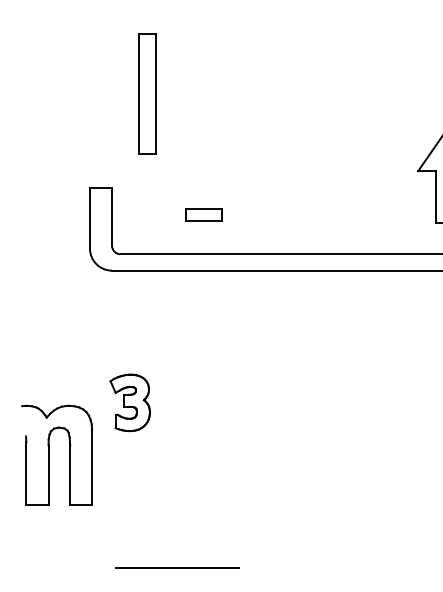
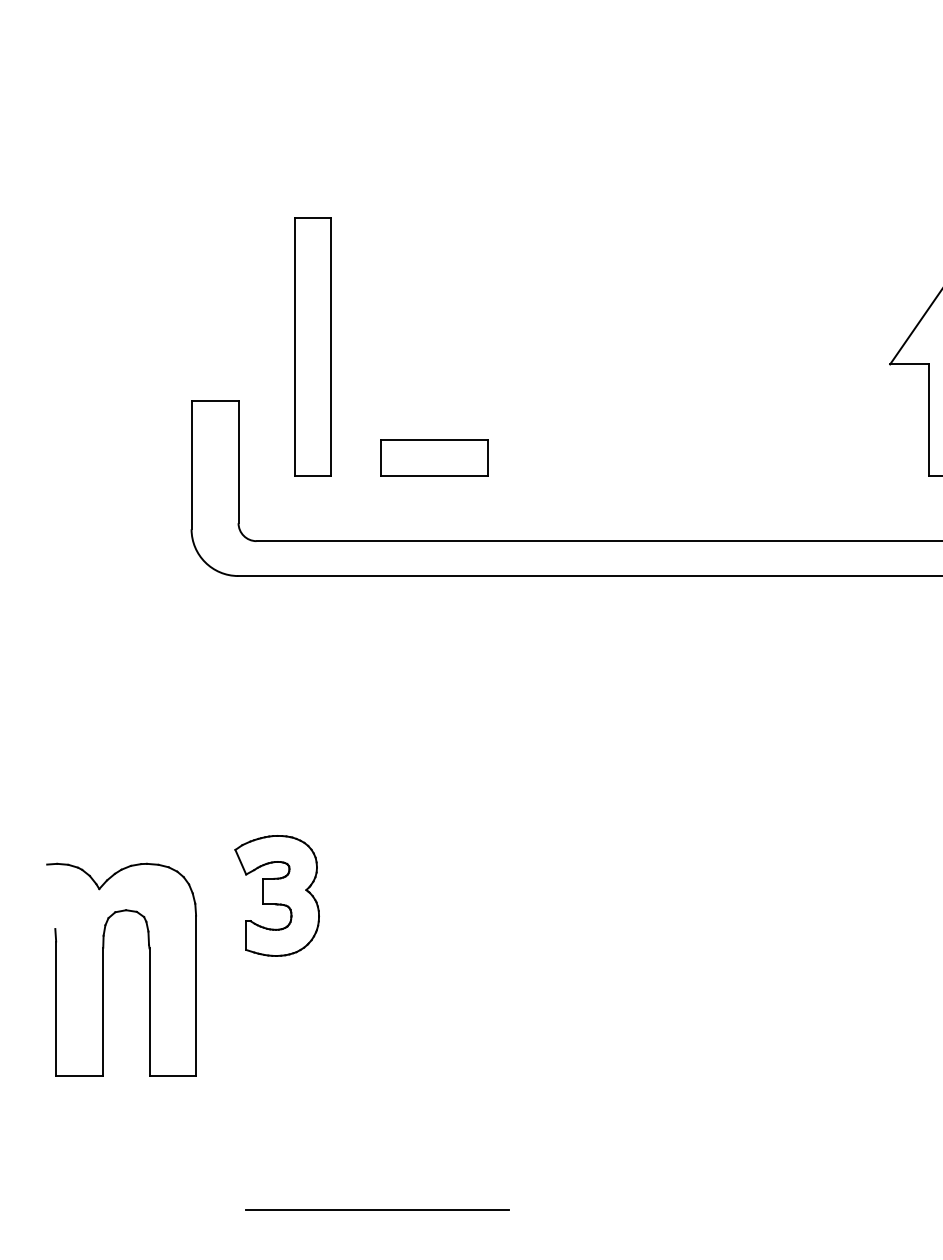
part: (147, 93) -> (313, 345), moved
part: (203, 214) -> (433, 456), size x1.43
part: (129, 402) -> (275, 895), moved

